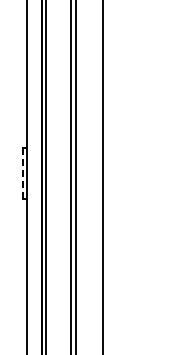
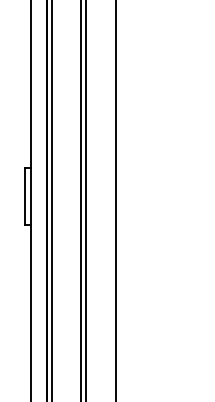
line: (22, 172) -> (25, 195), dashed -> solid

